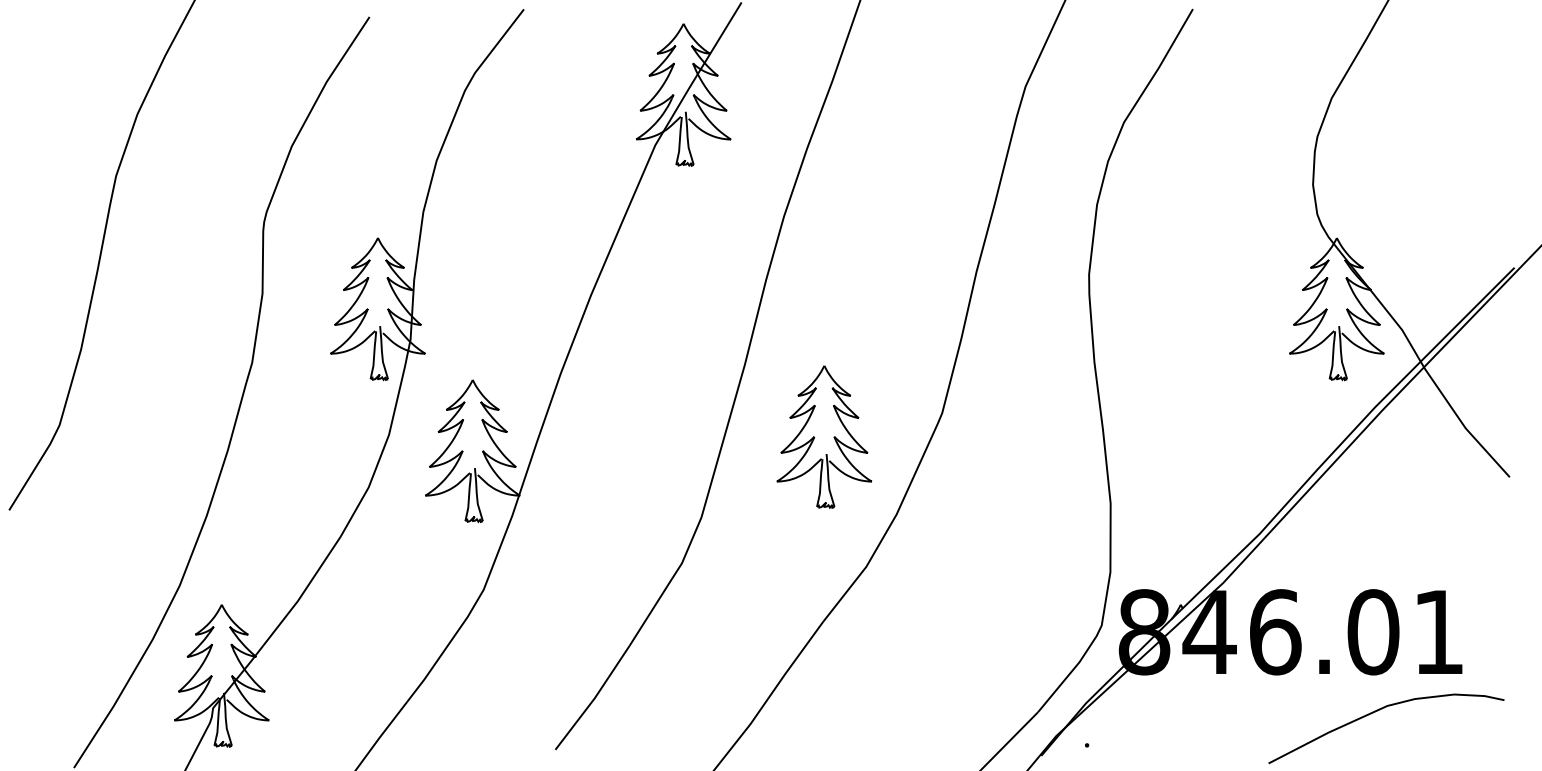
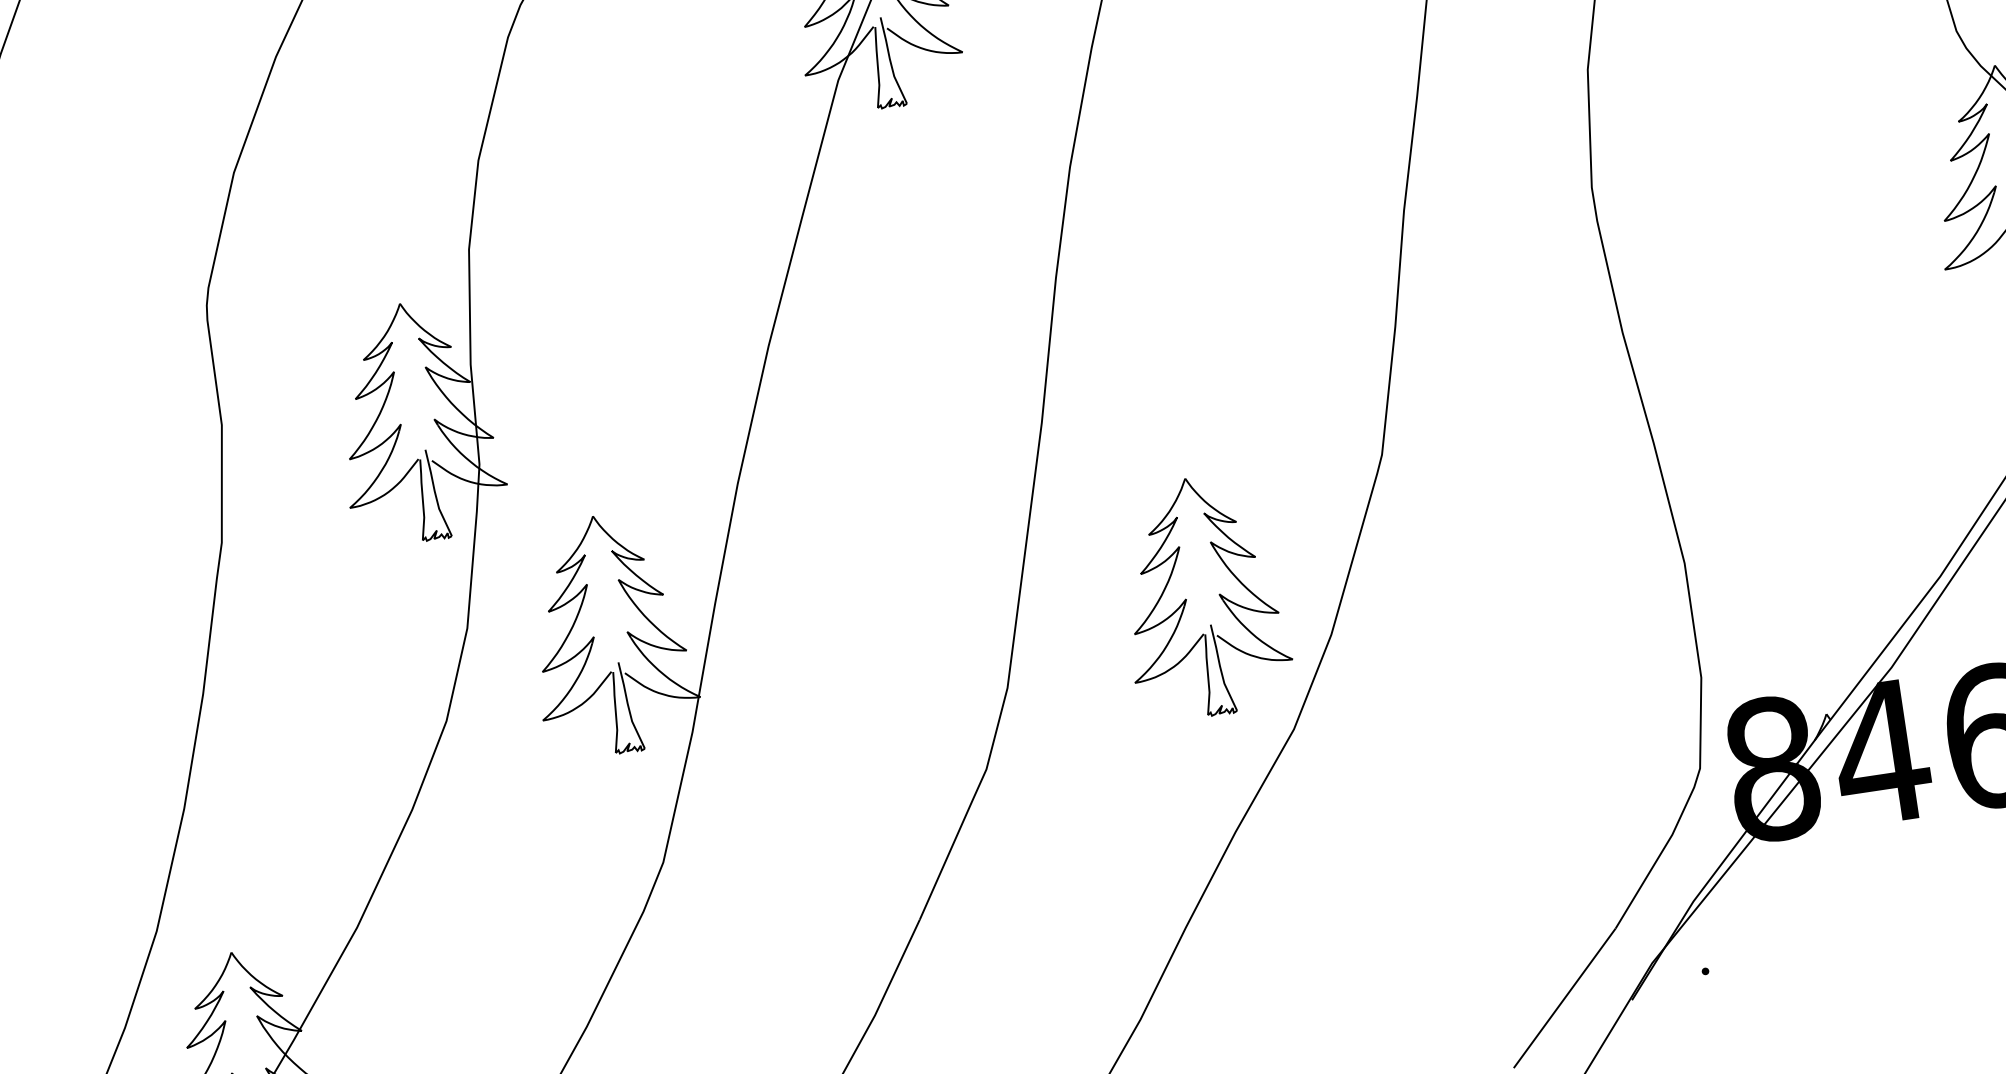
part: (824, 436) -> (1202, 596), moved

